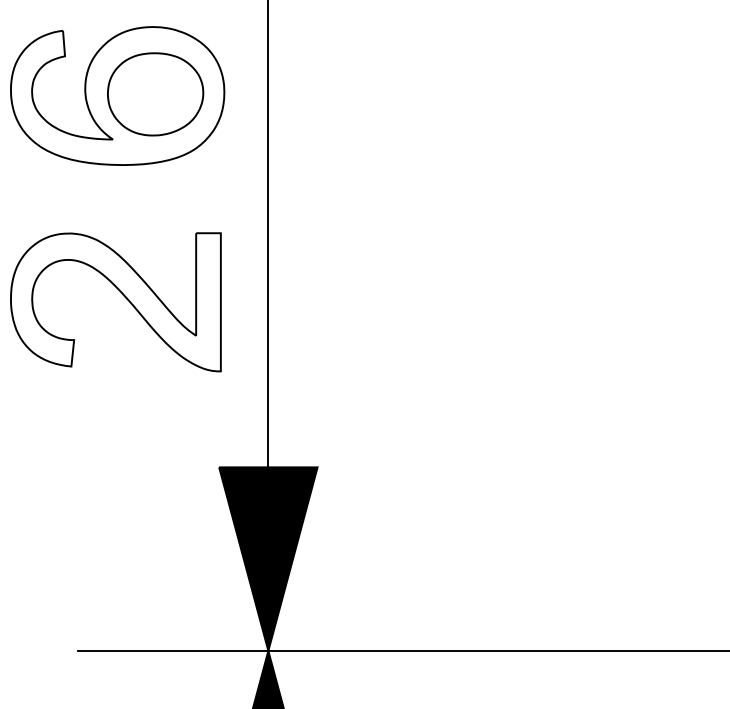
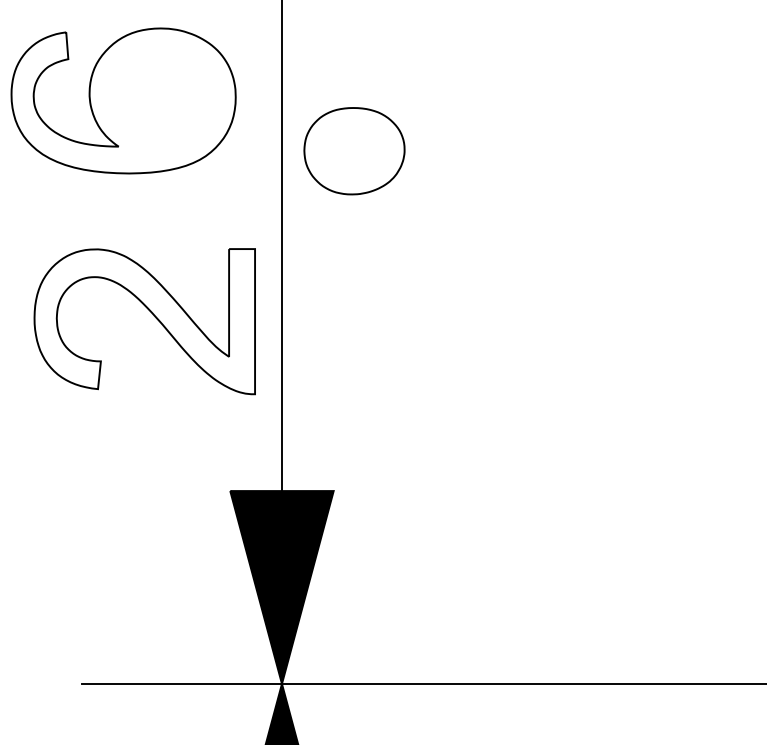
part: (155, 94) -> (354, 151), moved
part: (122, 294) -> (151, 313), moved

